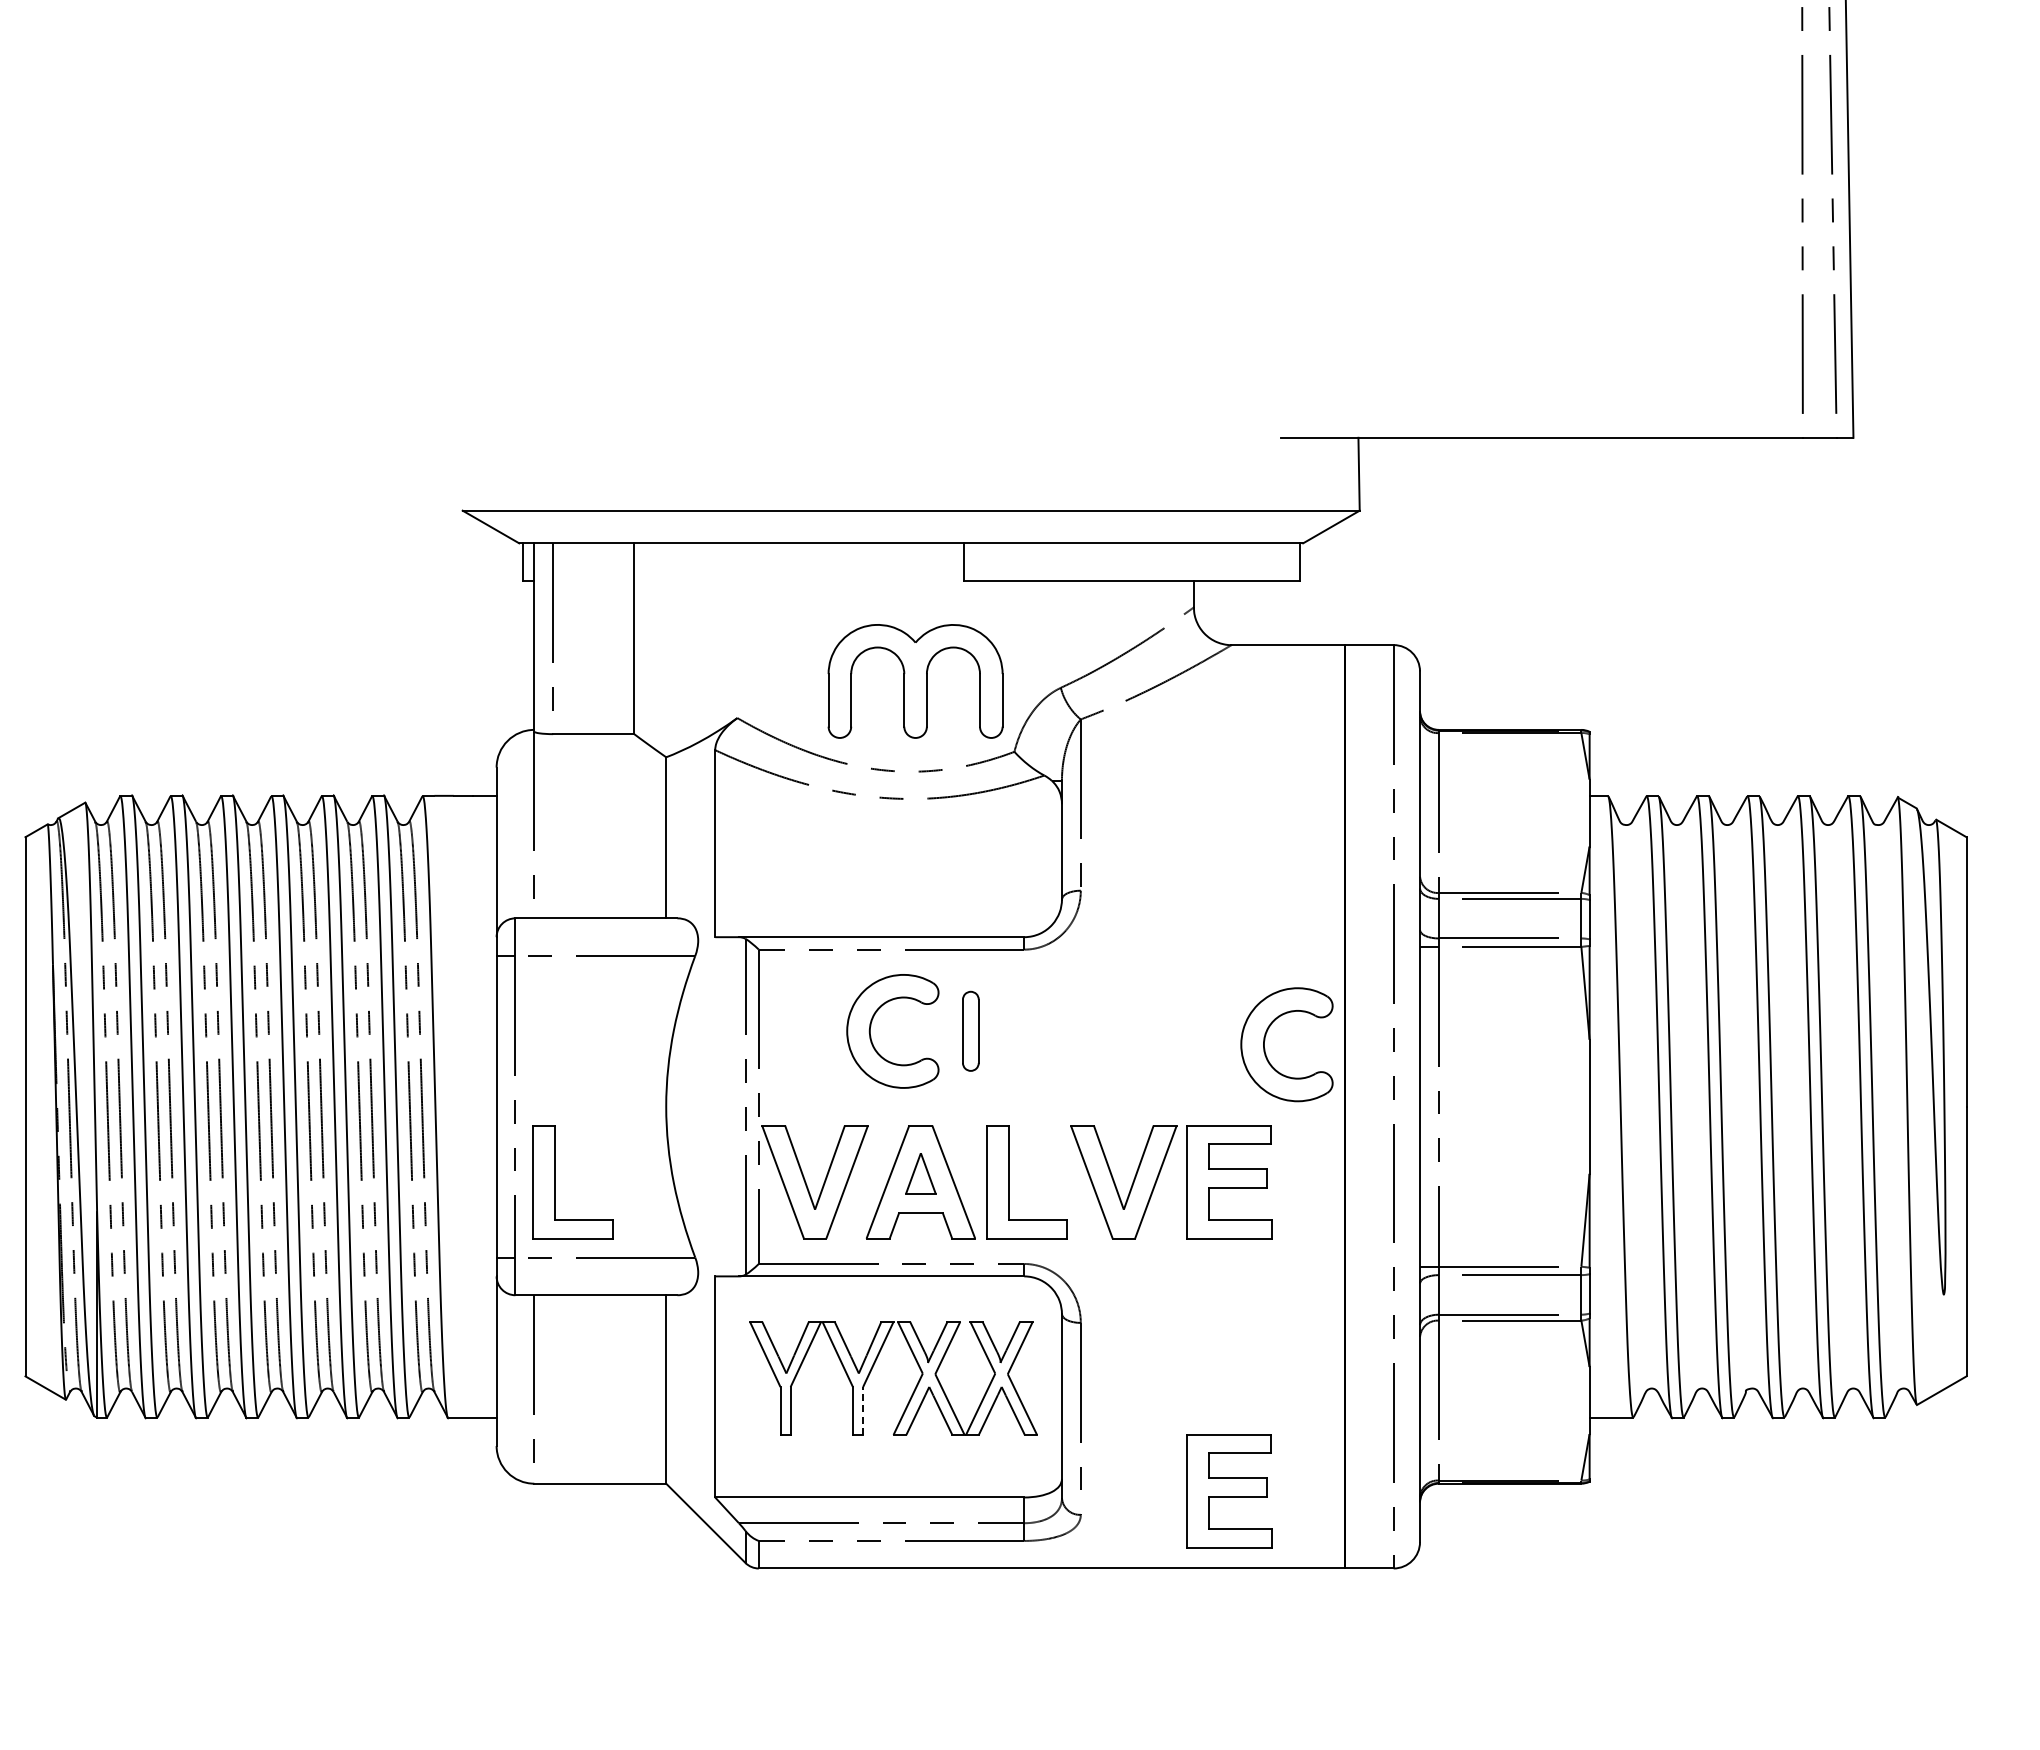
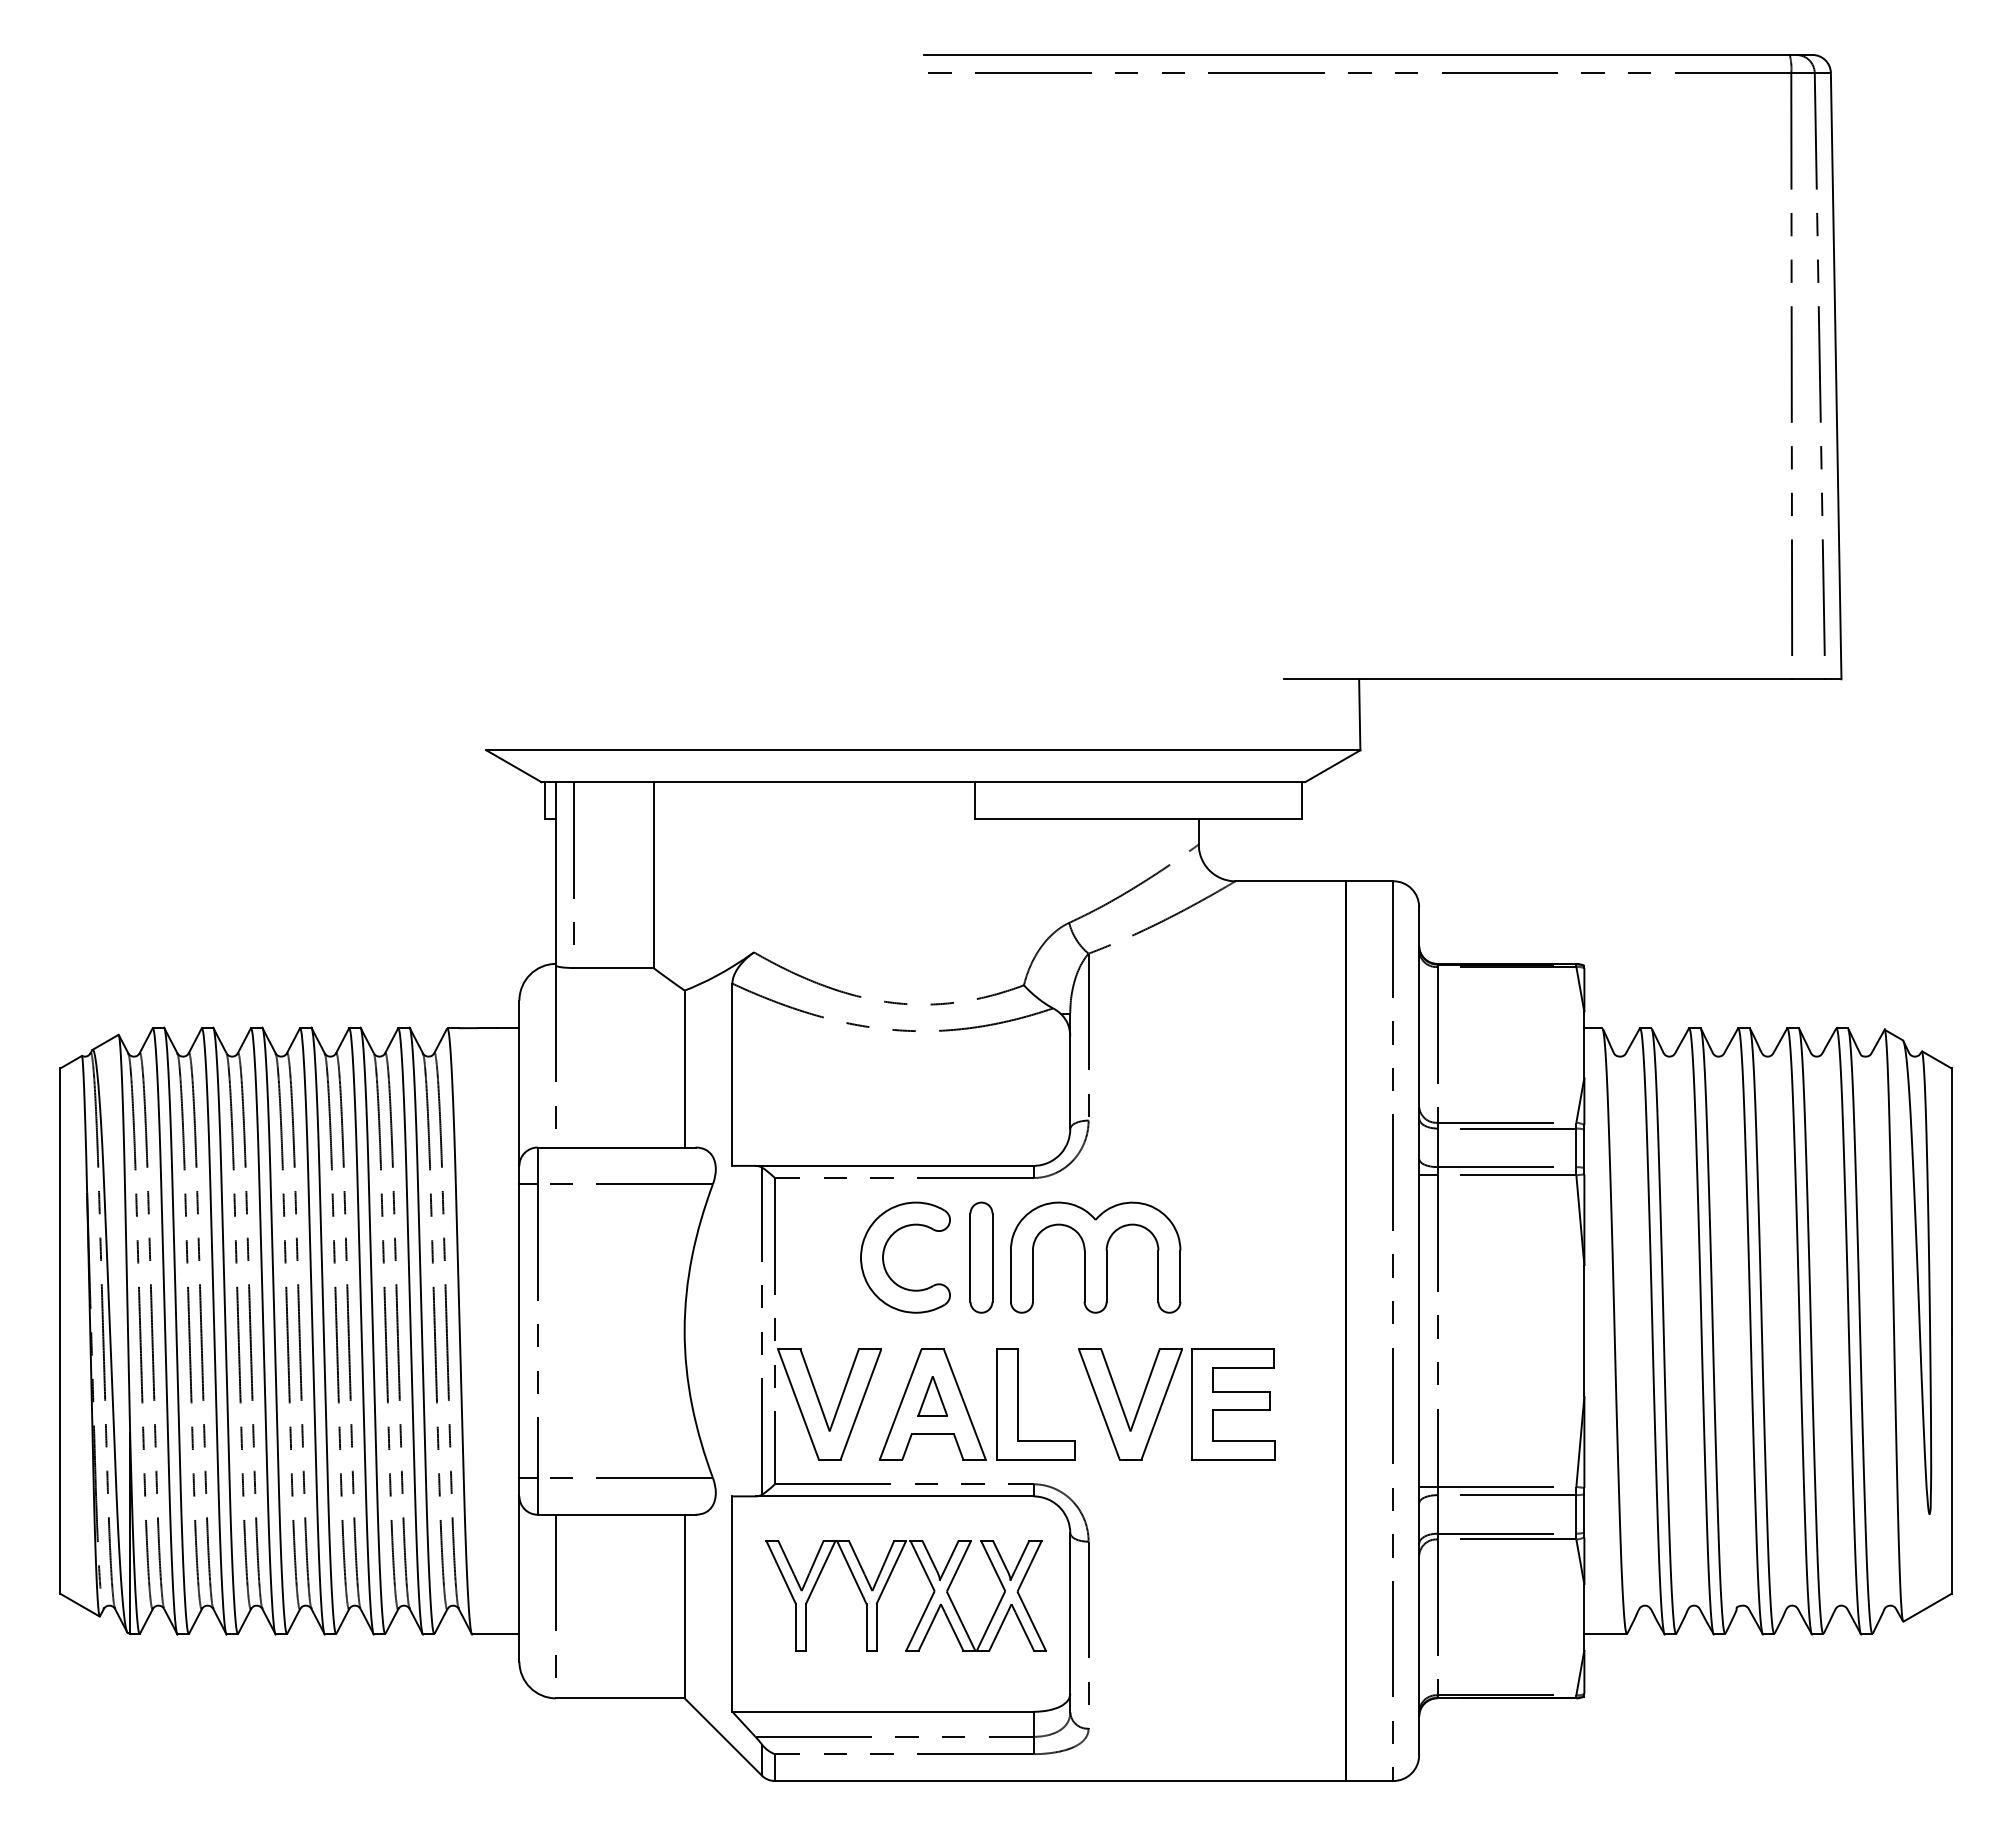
part: (915, 681) -> (1095, 1257), moved
part: (970, 1031) -> (981, 1257), size x1.43
part: (1265, 1041) -> (1268, 1267), removed
part: (555, 1182) -> (576, 1404), removed
line: (863, 1410) -> (876, 1627), dashed -> solid
part: (1229, 1491) -> (1233, 1705), removed

